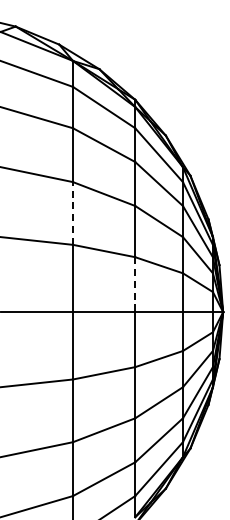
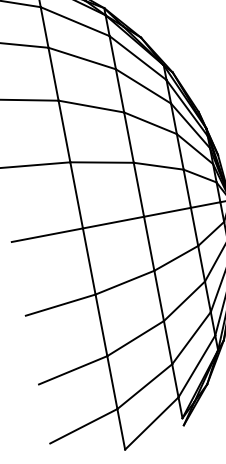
line: (73, 212) -> (64, 130), dashed -> solid
line: (135, 285) -> (139, 190), dashed -> solid

